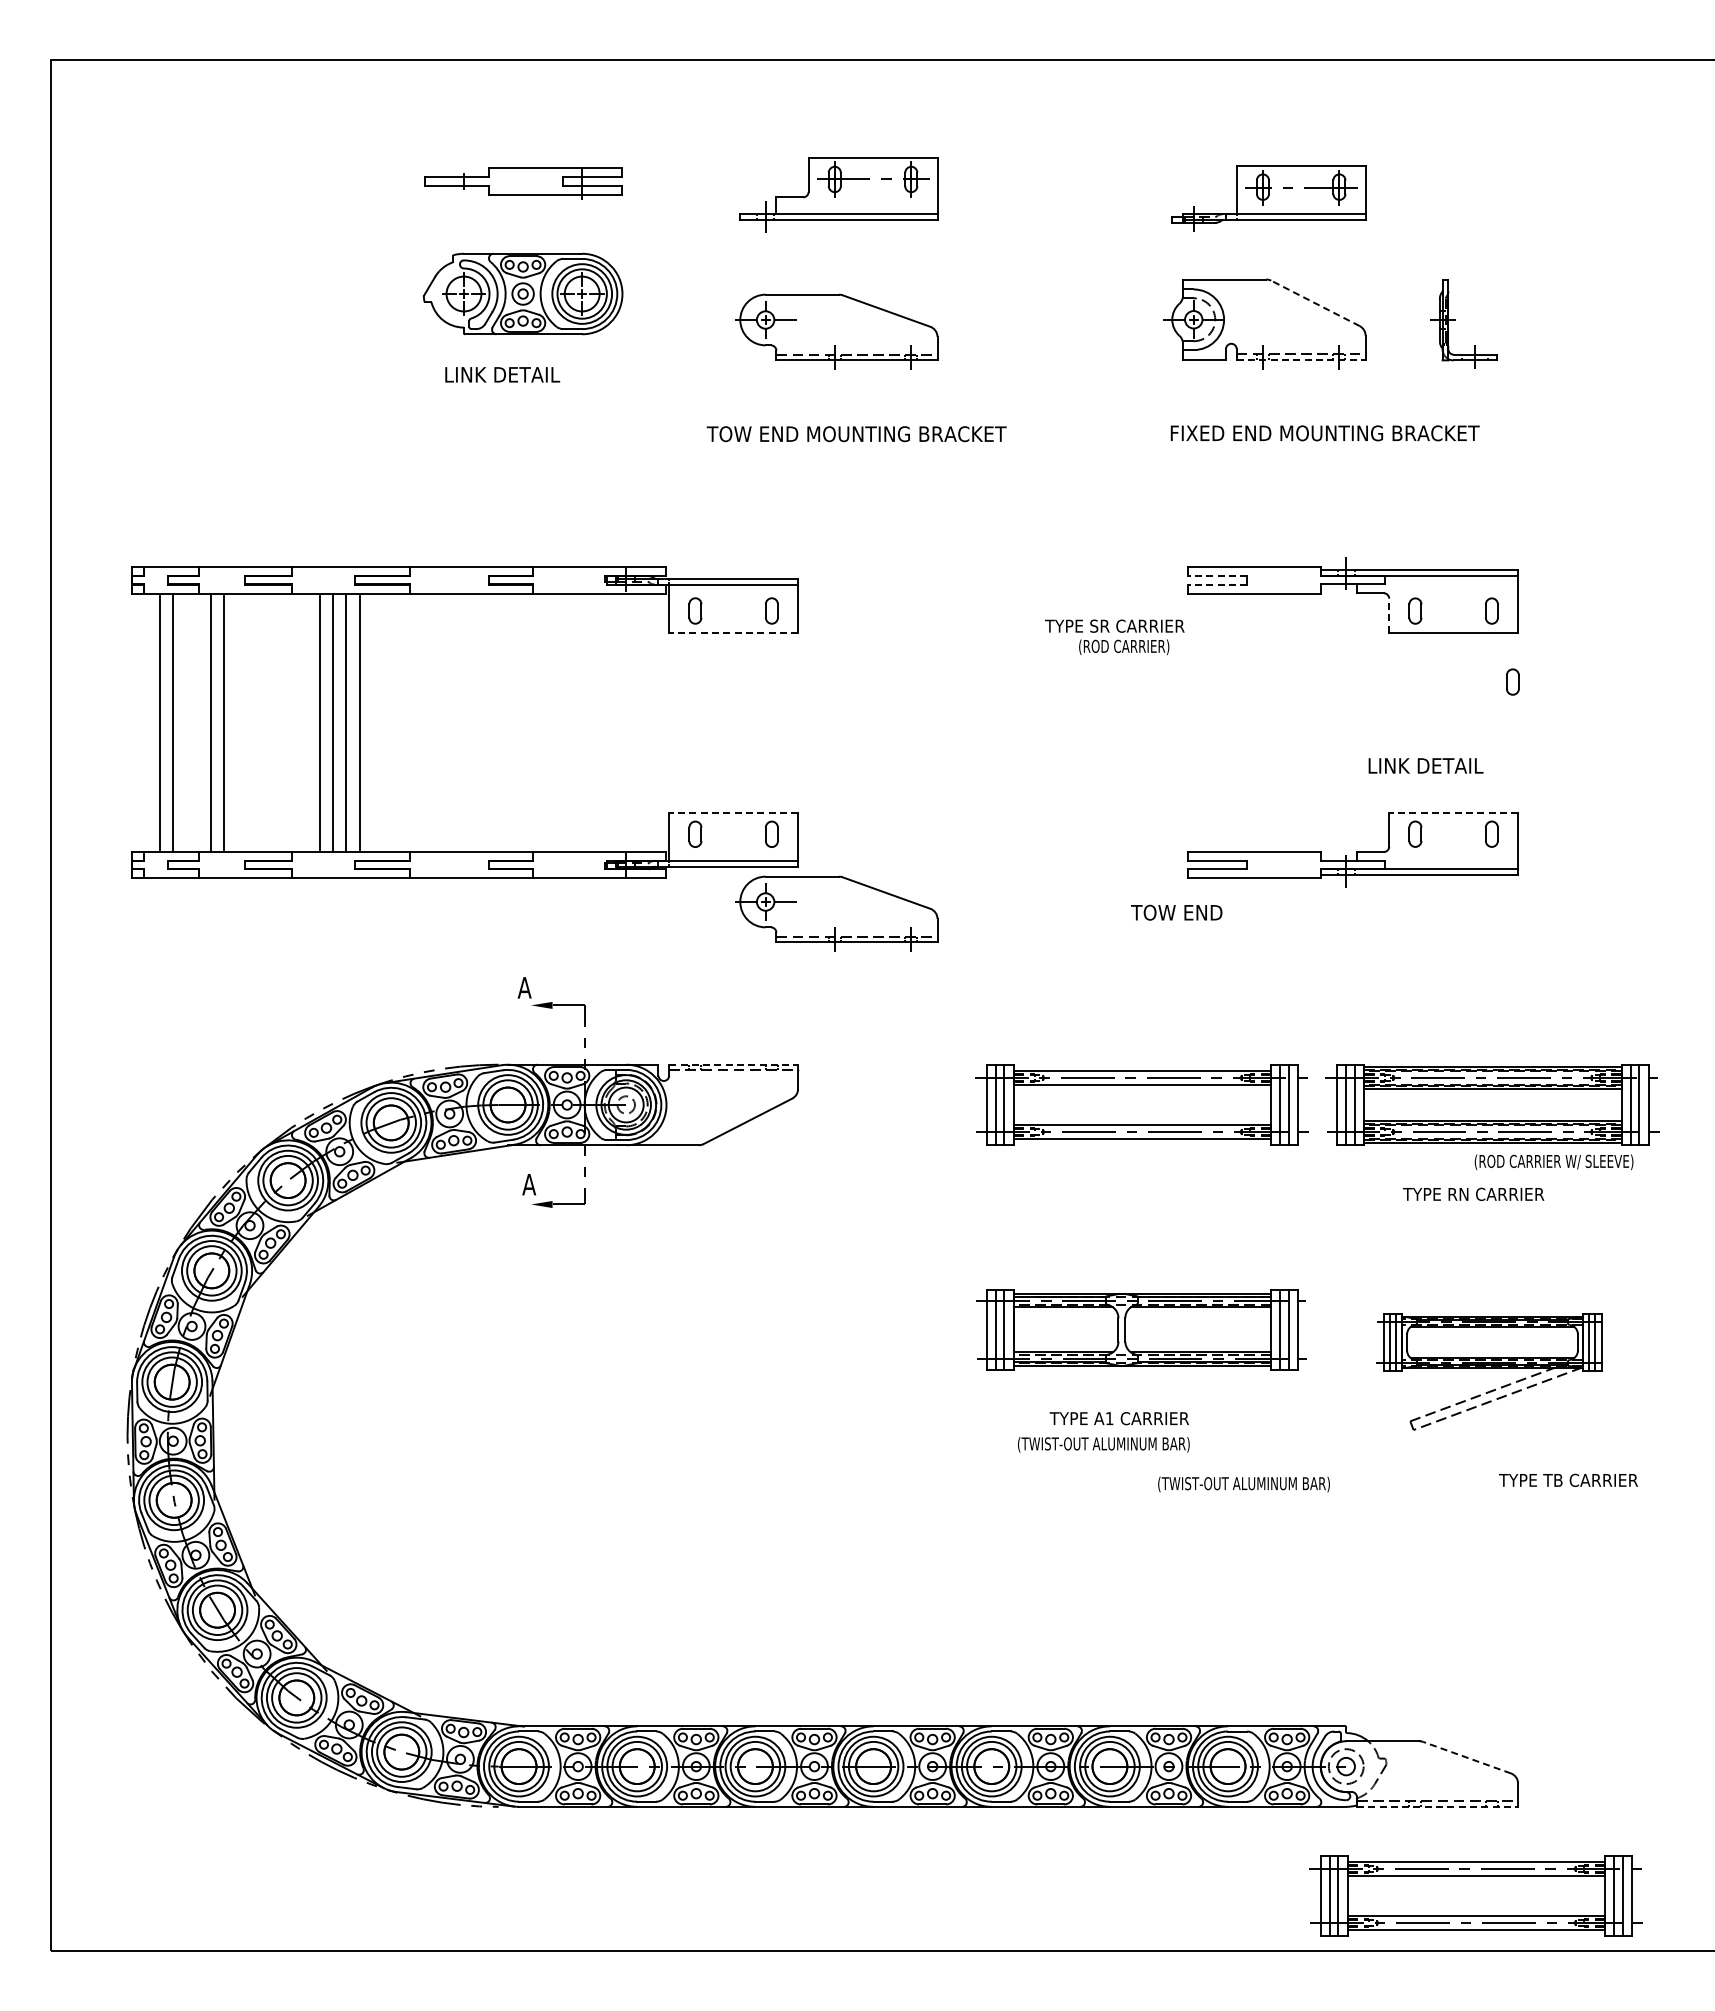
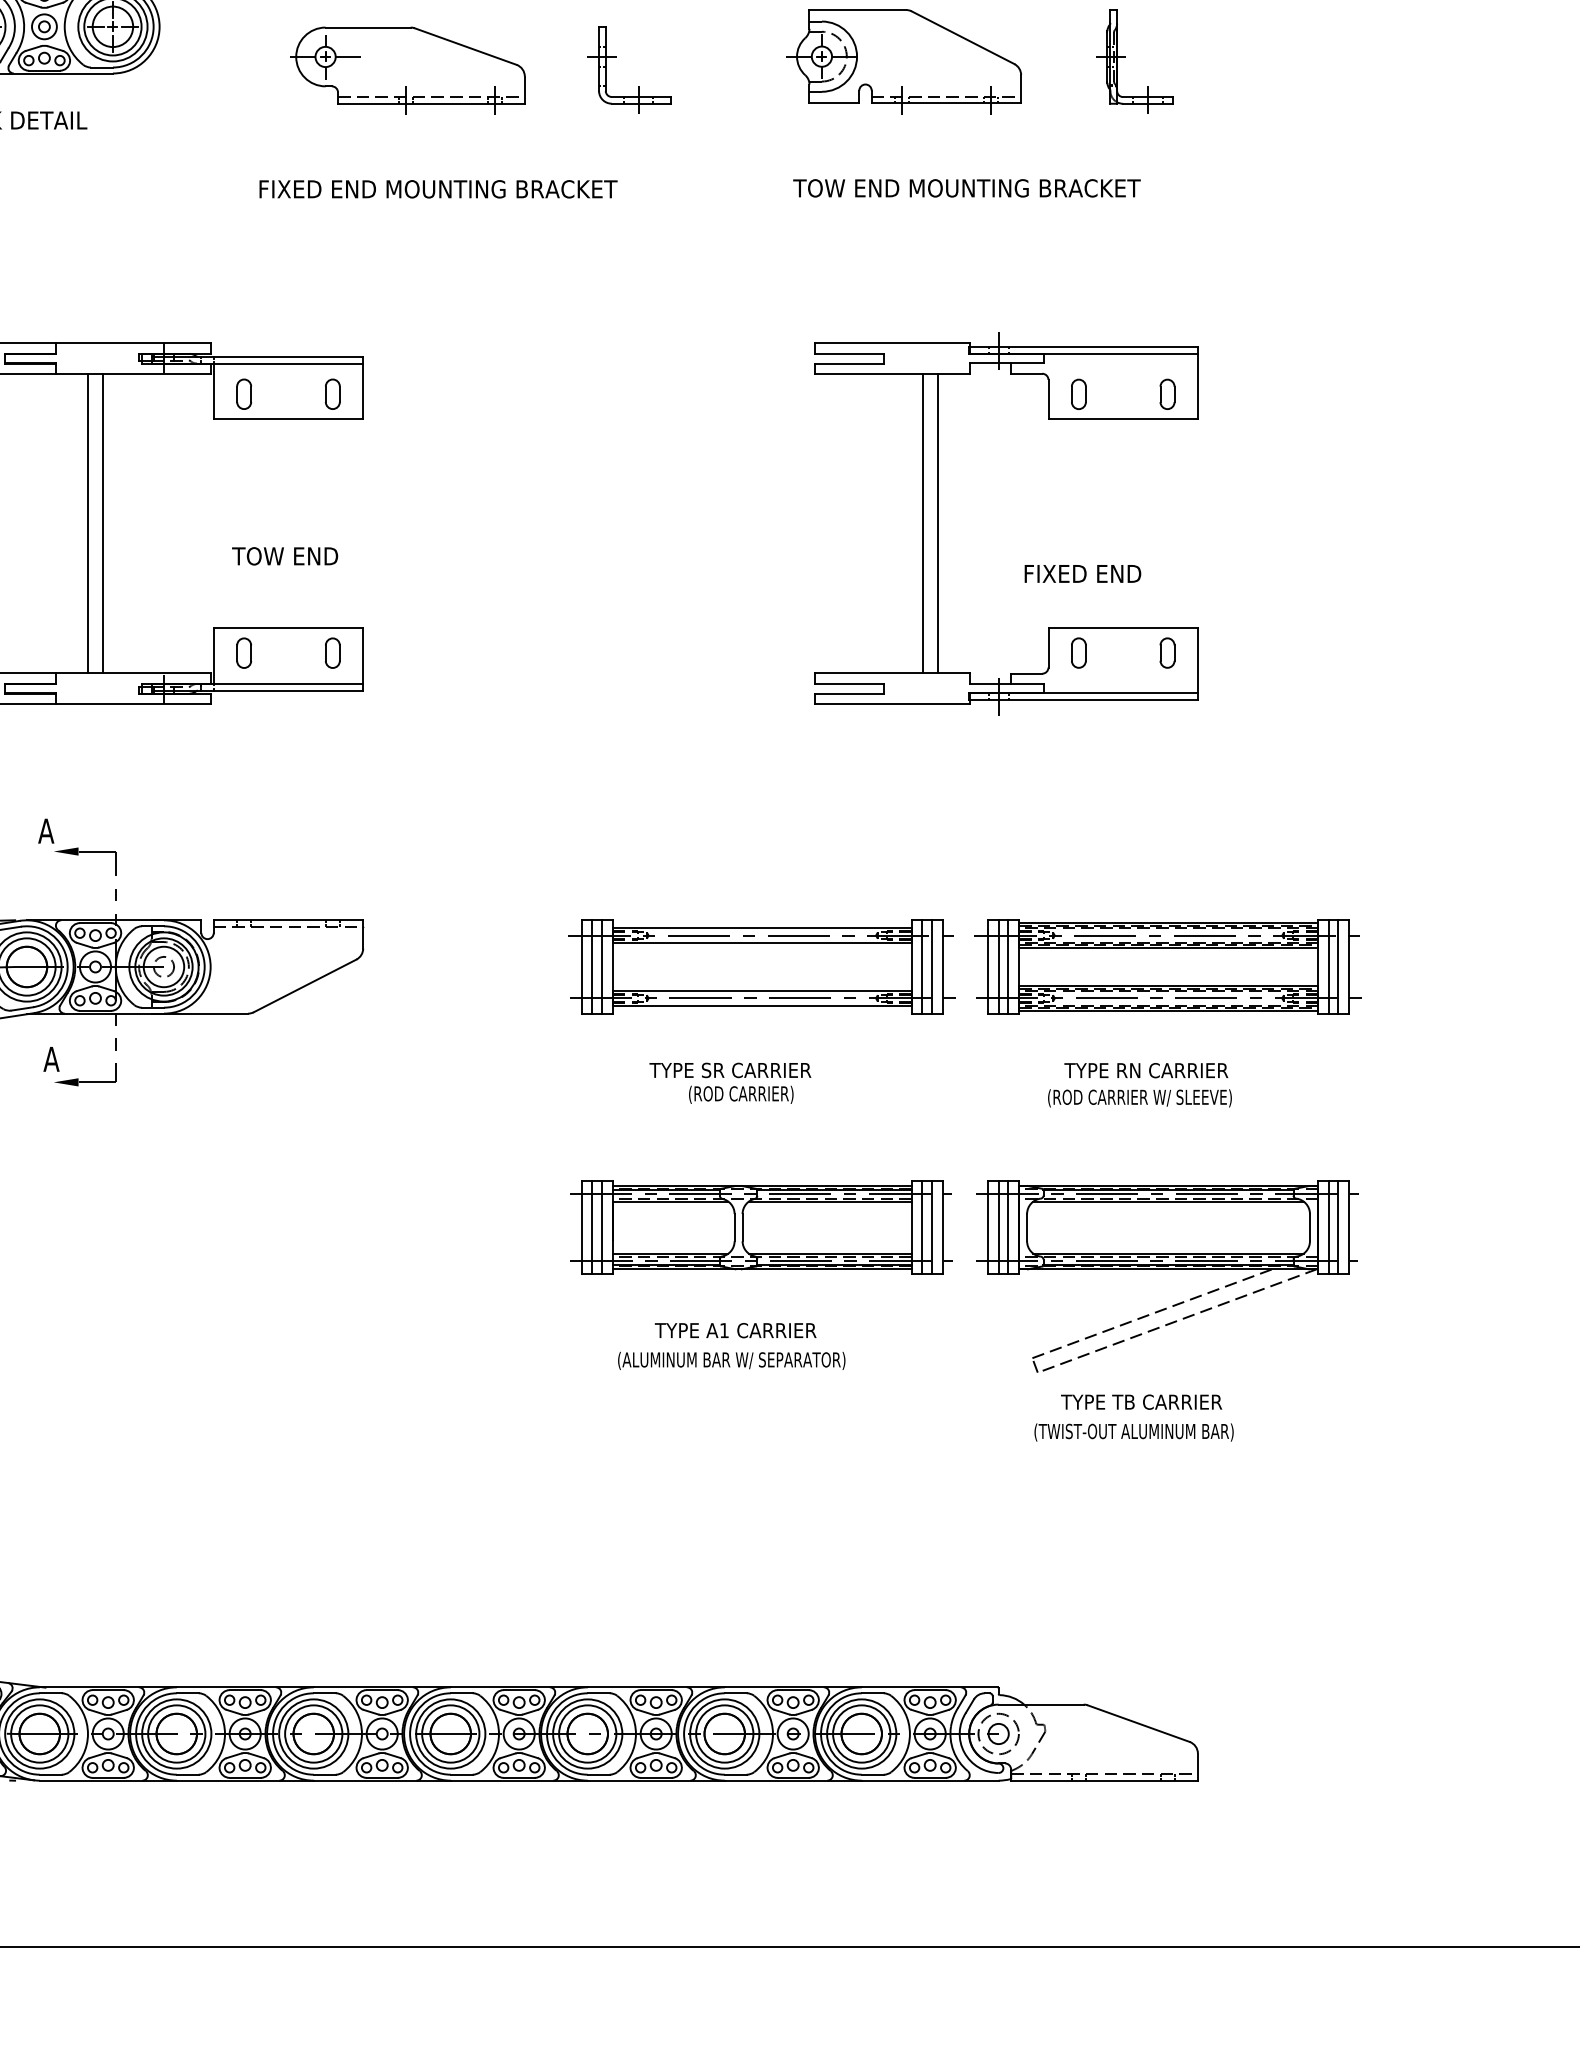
line: (1315, 303) -> (963, 37), dashed -> solid
part: (1016, 320) -> (616, 57), added
line: (1301, 360) -> (946, 103), dashed -> solid
text: (1324, 433) -> (973, 188), FIXED END MOUNTING BRACKET -> TOW END MOUNTING BRACKET
text: (861, 434) -> (436, 189), TOW END MOUNTING BRACKET -> FIXED END MOUNTING BRACKET
line: (1217, 576) -> (849, 354), dashed -> solid
line: (1217, 584) -> (849, 363), dashed -> solid
line: (1389, 615) -> (1048, 399), dashed -> solid
line: (733, 632) -> (288, 419), dashed -> solid
text: (1114, 637) -> (730, 1083), moved
part: (1512, 681) -> (1191, 476), removed
line: (560, 722) -> (87, 523), added
line: (573, 722) -> (102, 523), added
line: (1280, 722) -> (922, 523), added
line: (1293, 722) -> (937, 523), added
text: (1426, 765) -> (1091, 573), LINK DETAIL -> FIXED END
line: (733, 812) -> (288, 627), dashed -> solid
line: (1453, 812) -> (1123, 627), dashed -> solid
text: (1176, 912) -> (284, 556), moved
part: (836, 913) -> (407, 744), removed
line: (734, 1064) -> (289, 920), dashed -> solid
text: (1553, 1162) -> (1139, 1098), moved
part: (1491, 1371) -> (1167, 1275), size x1.43
text: (1117, 1444) -> (733, 1360), (TWIST-OUT ALUMINUM BAR) -> (ALUMINUM BAR W/ SEPARATOR)
text: (1568, 1479) -> (1141, 1401), moved
text: (1243, 1484) -> (1133, 1432), moved
line: (1467, 1757) -> (1139, 1723), dashed -> solid
line: (1437, 1806) -> (1104, 1780), dashed -> solid
part: (1475, 1895) -> (1148, 1883), removed

